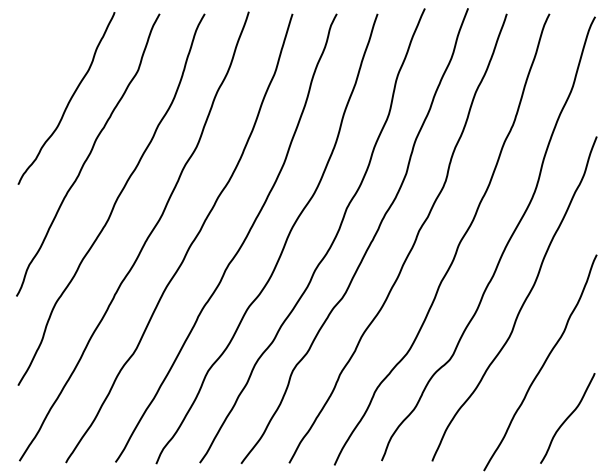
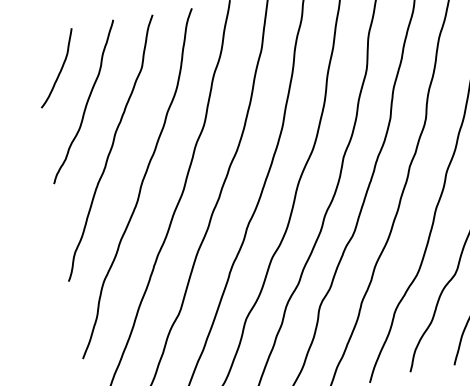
curve: (46, 58) -> (60, 70), added

